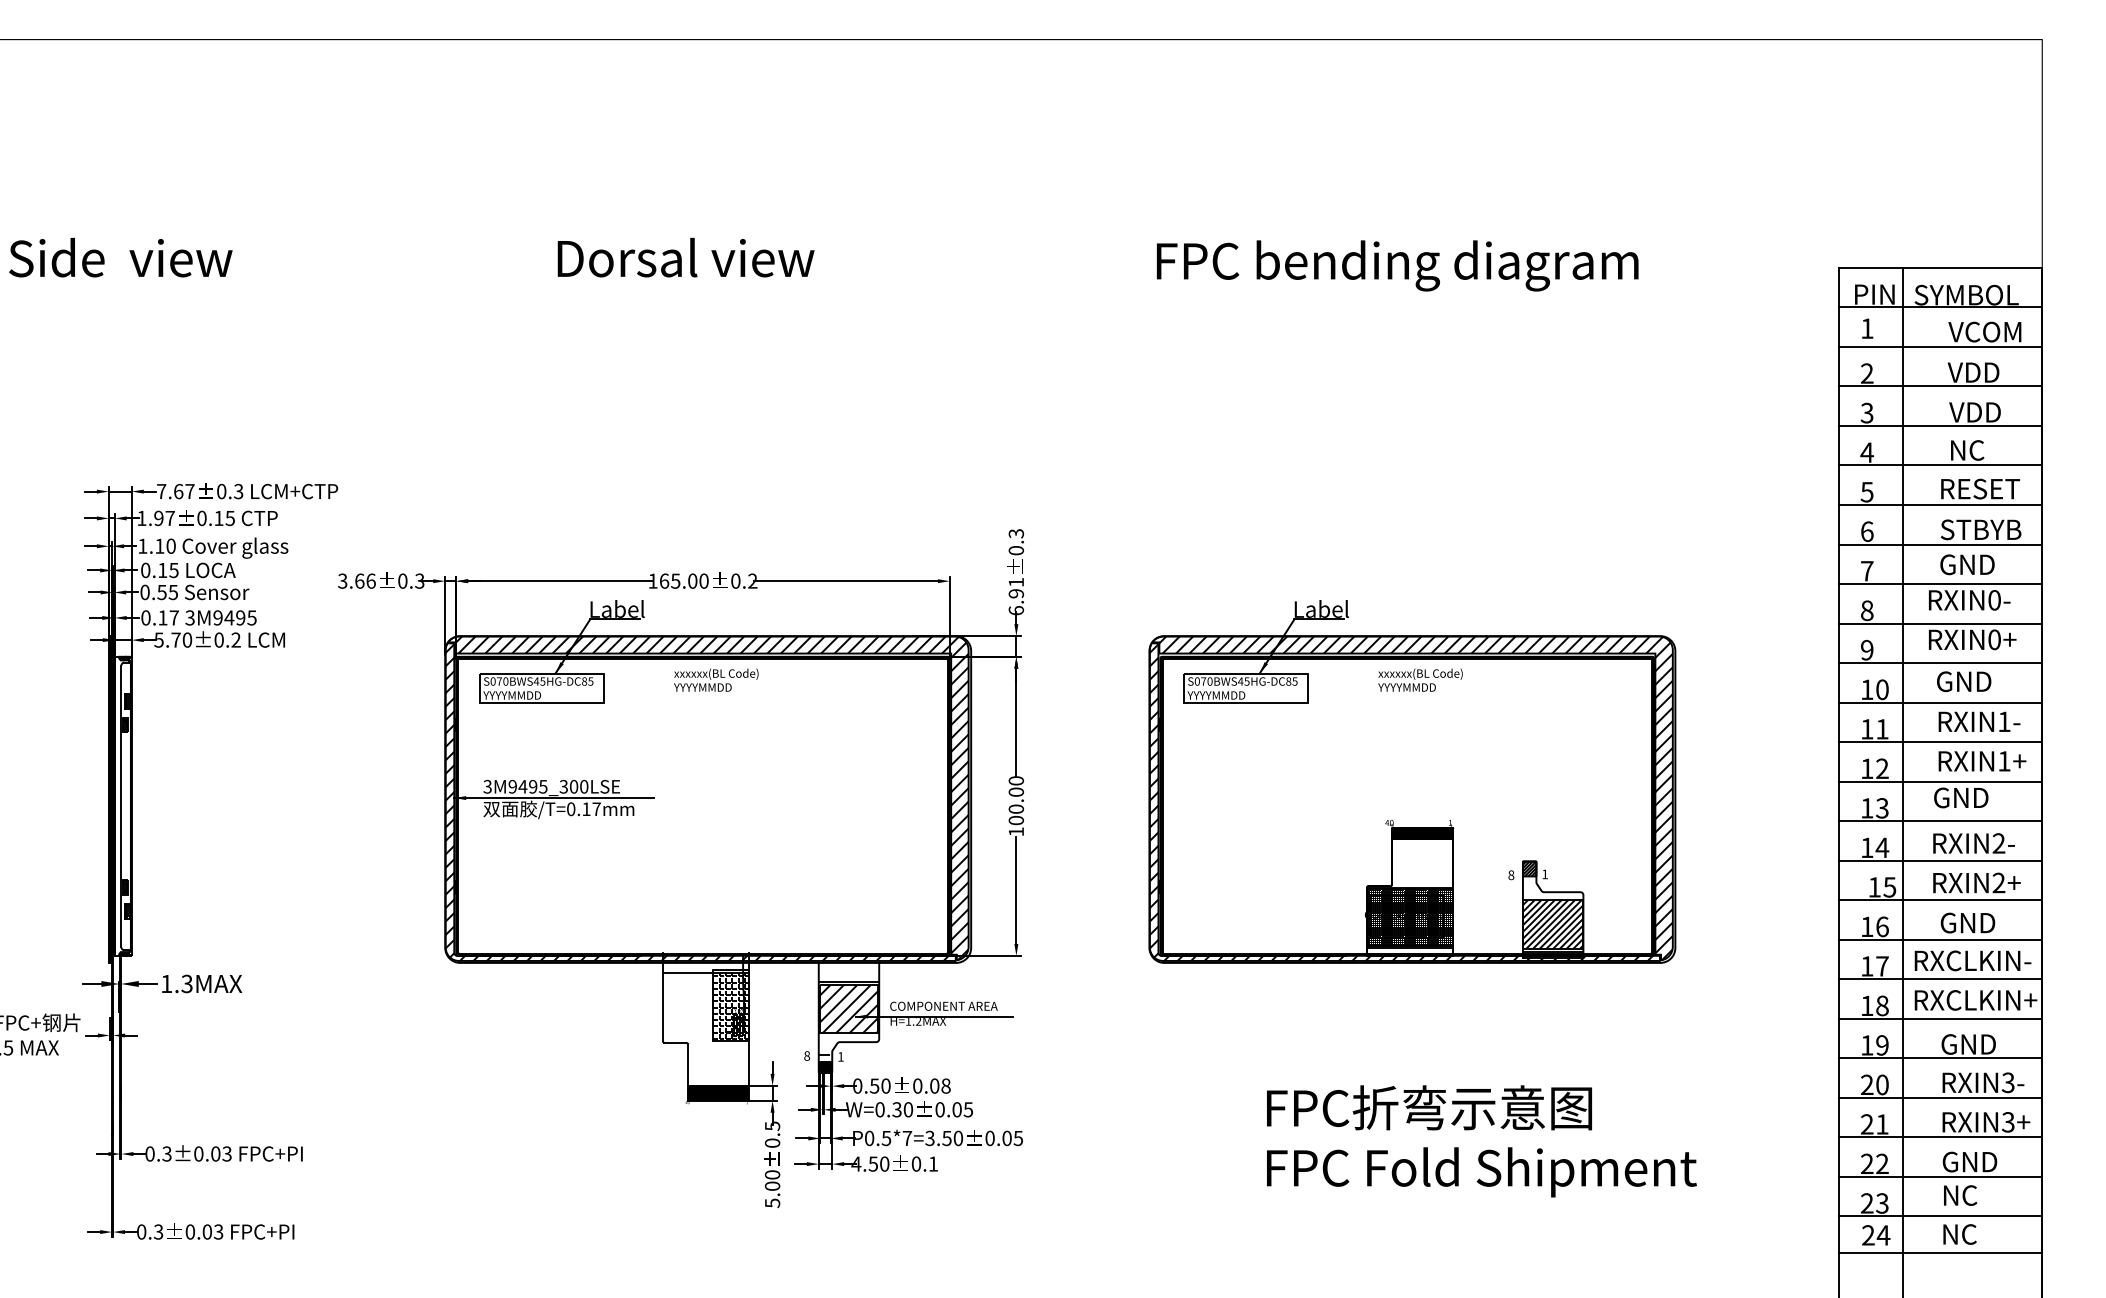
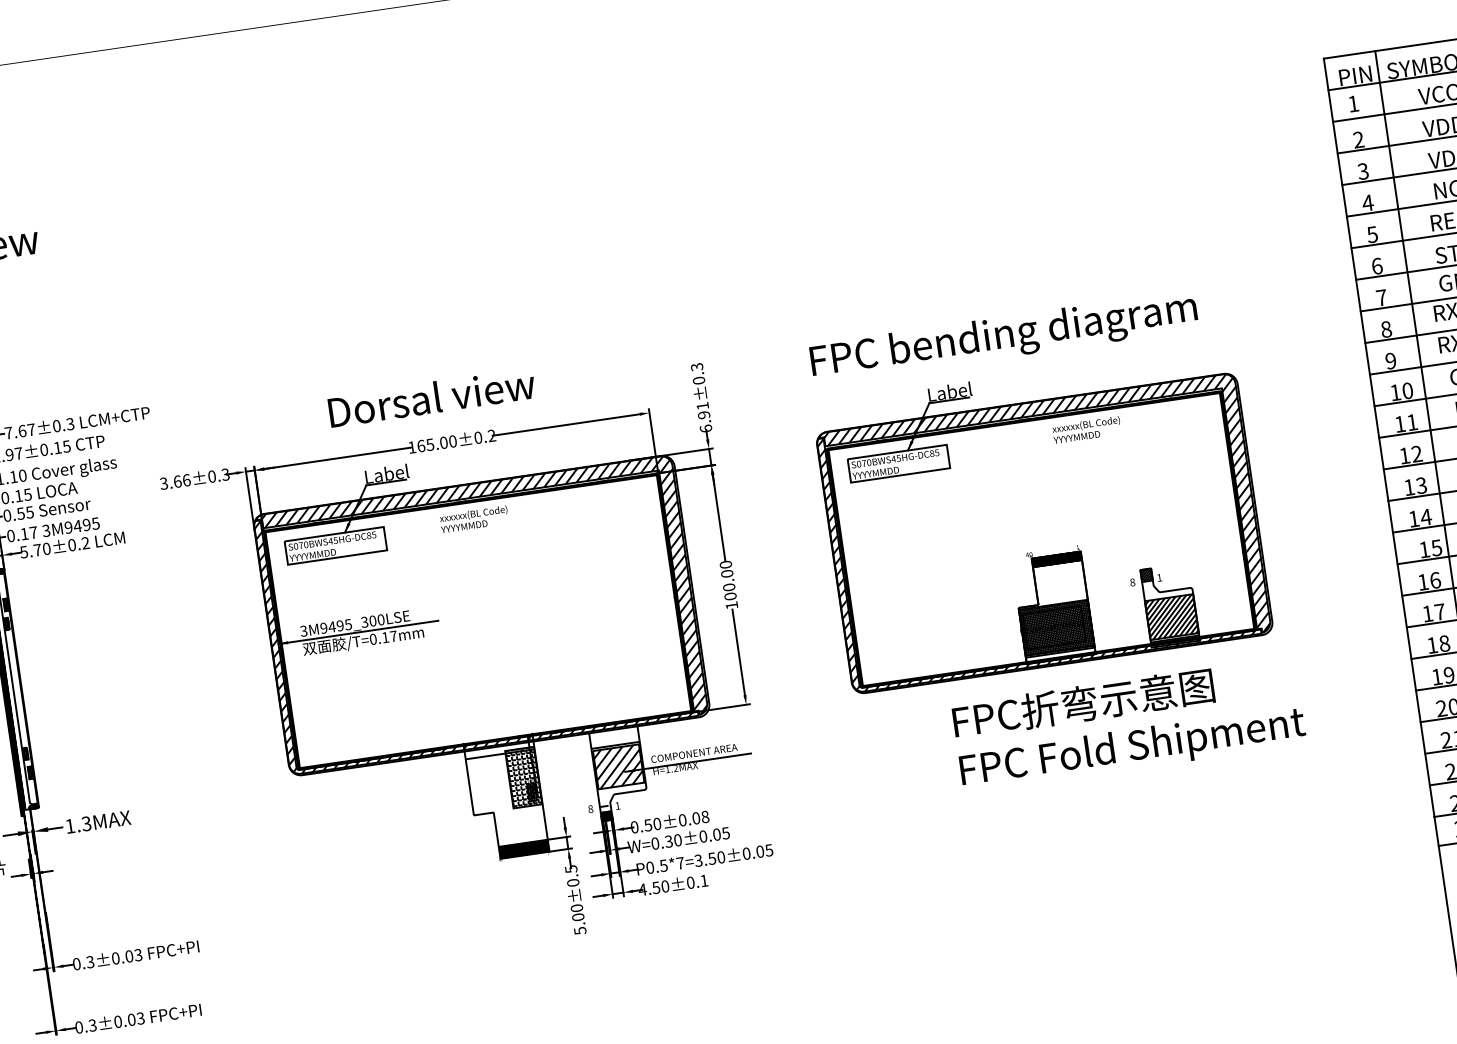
text: (685, 257) -> (431, 397), moved
text: (1397, 265) -> (1003, 336), moved
text: (1420, 679) -> (1086, 429), moved
text: (1481, 1141) -> (1129, 724), moved

